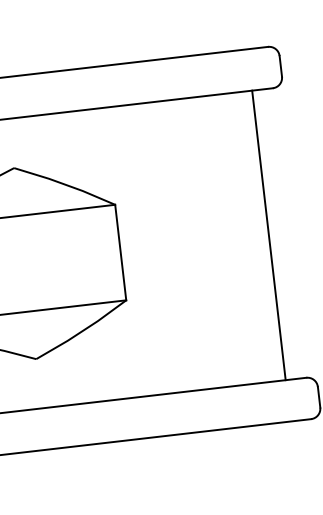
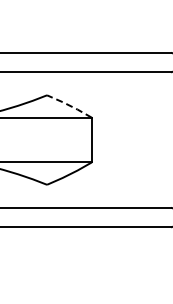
line: (64, 184) -> (69, 105), solid -> dashed
line: (269, 234) -> (161, 139), removed

